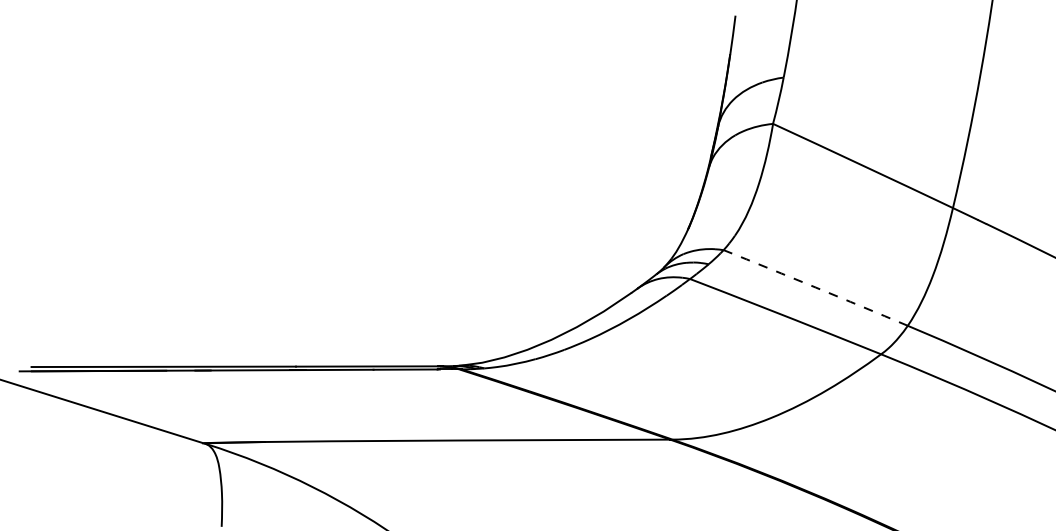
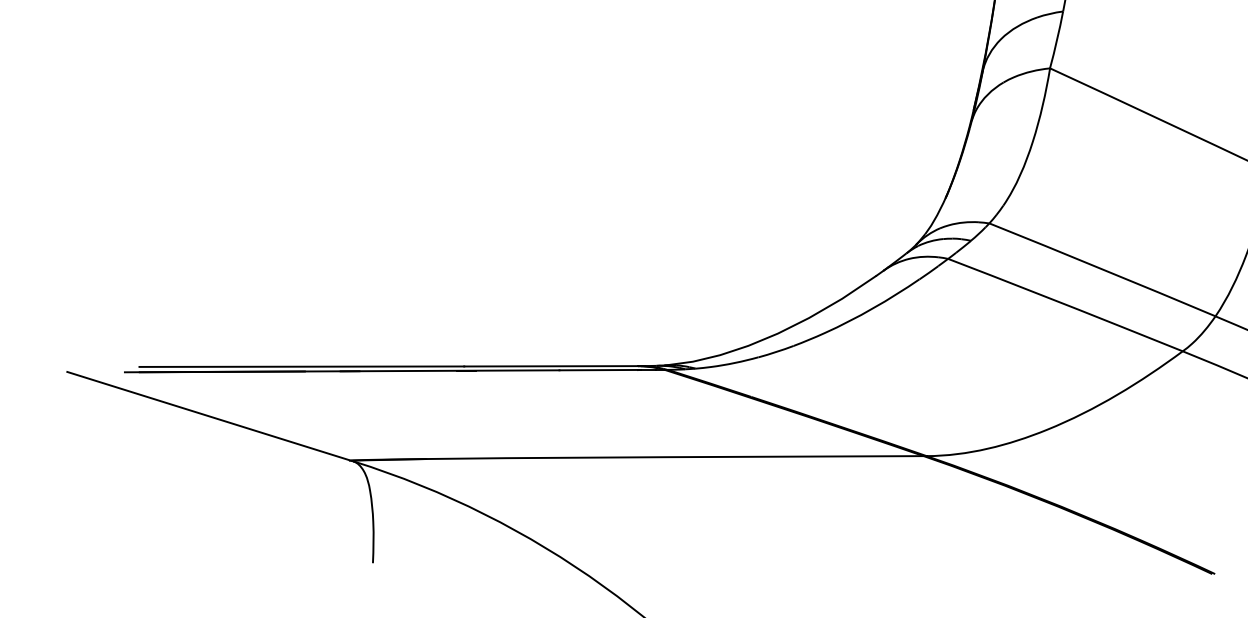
arc: (815, 287) -> (1102, 269), dashed -> solid

